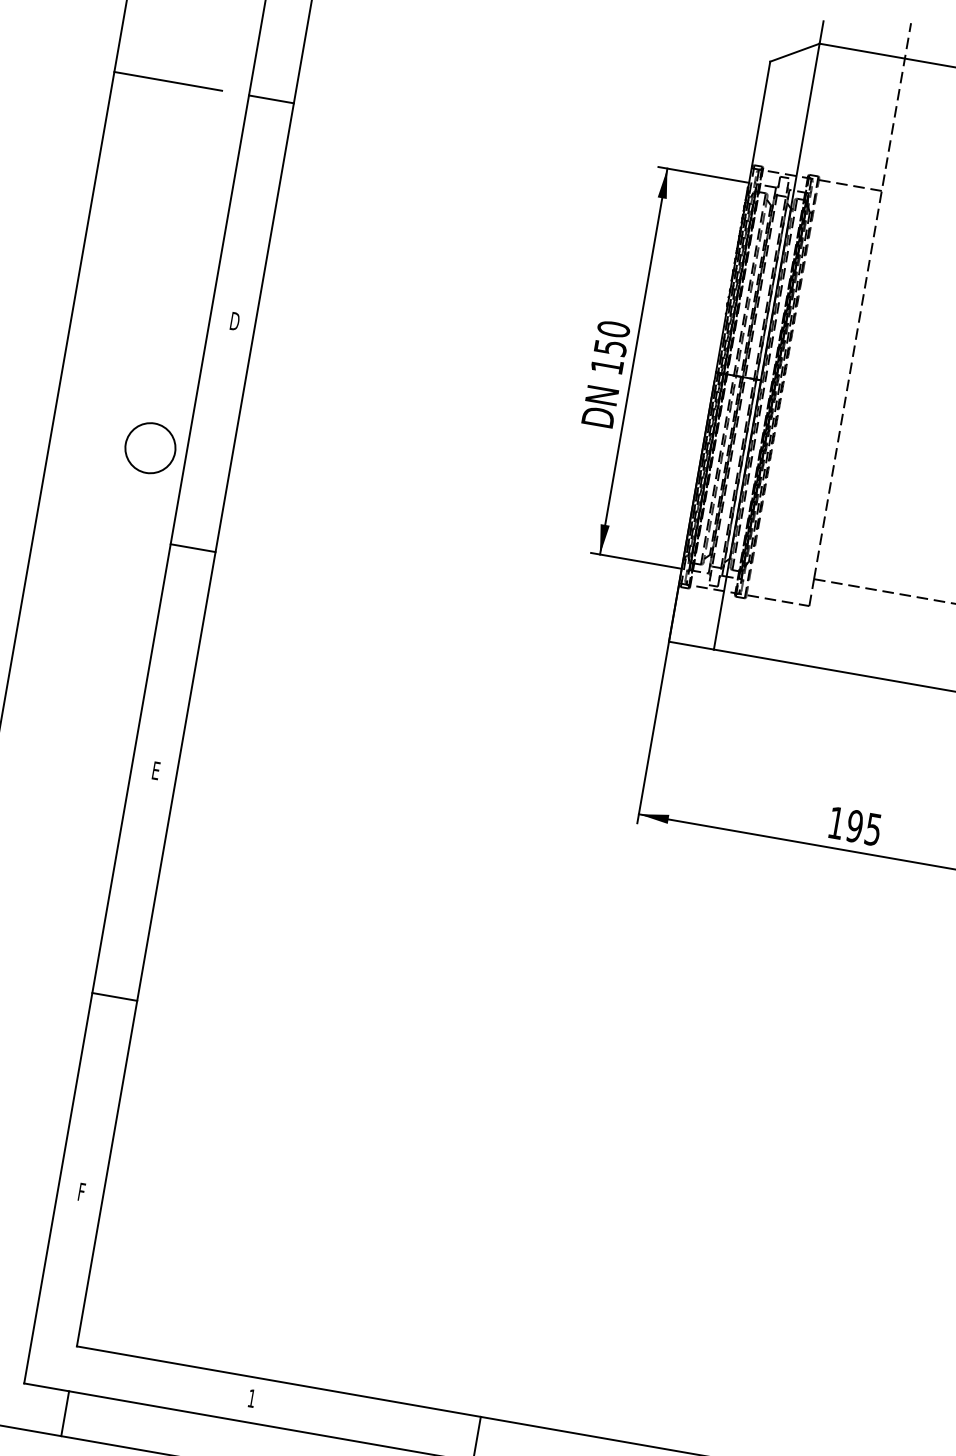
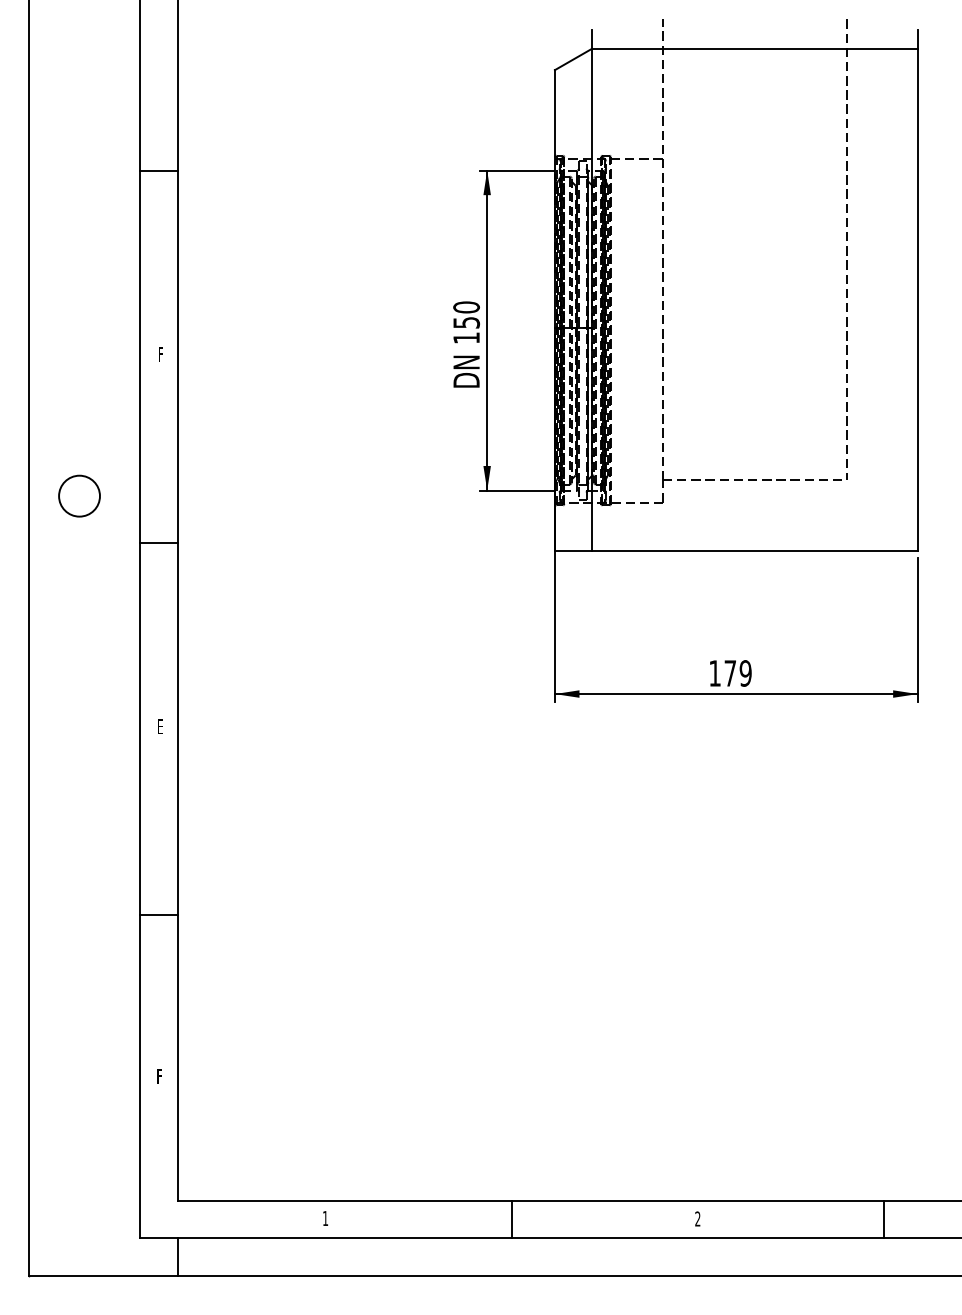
line: (167, 81) -> (72, 170), removed
text: (234, 320) -> (160, 353), D -> F
circle: (150, 447) -> (79, 495), moved
text: (863, 827) -> (737, 673), 195 -> 179

